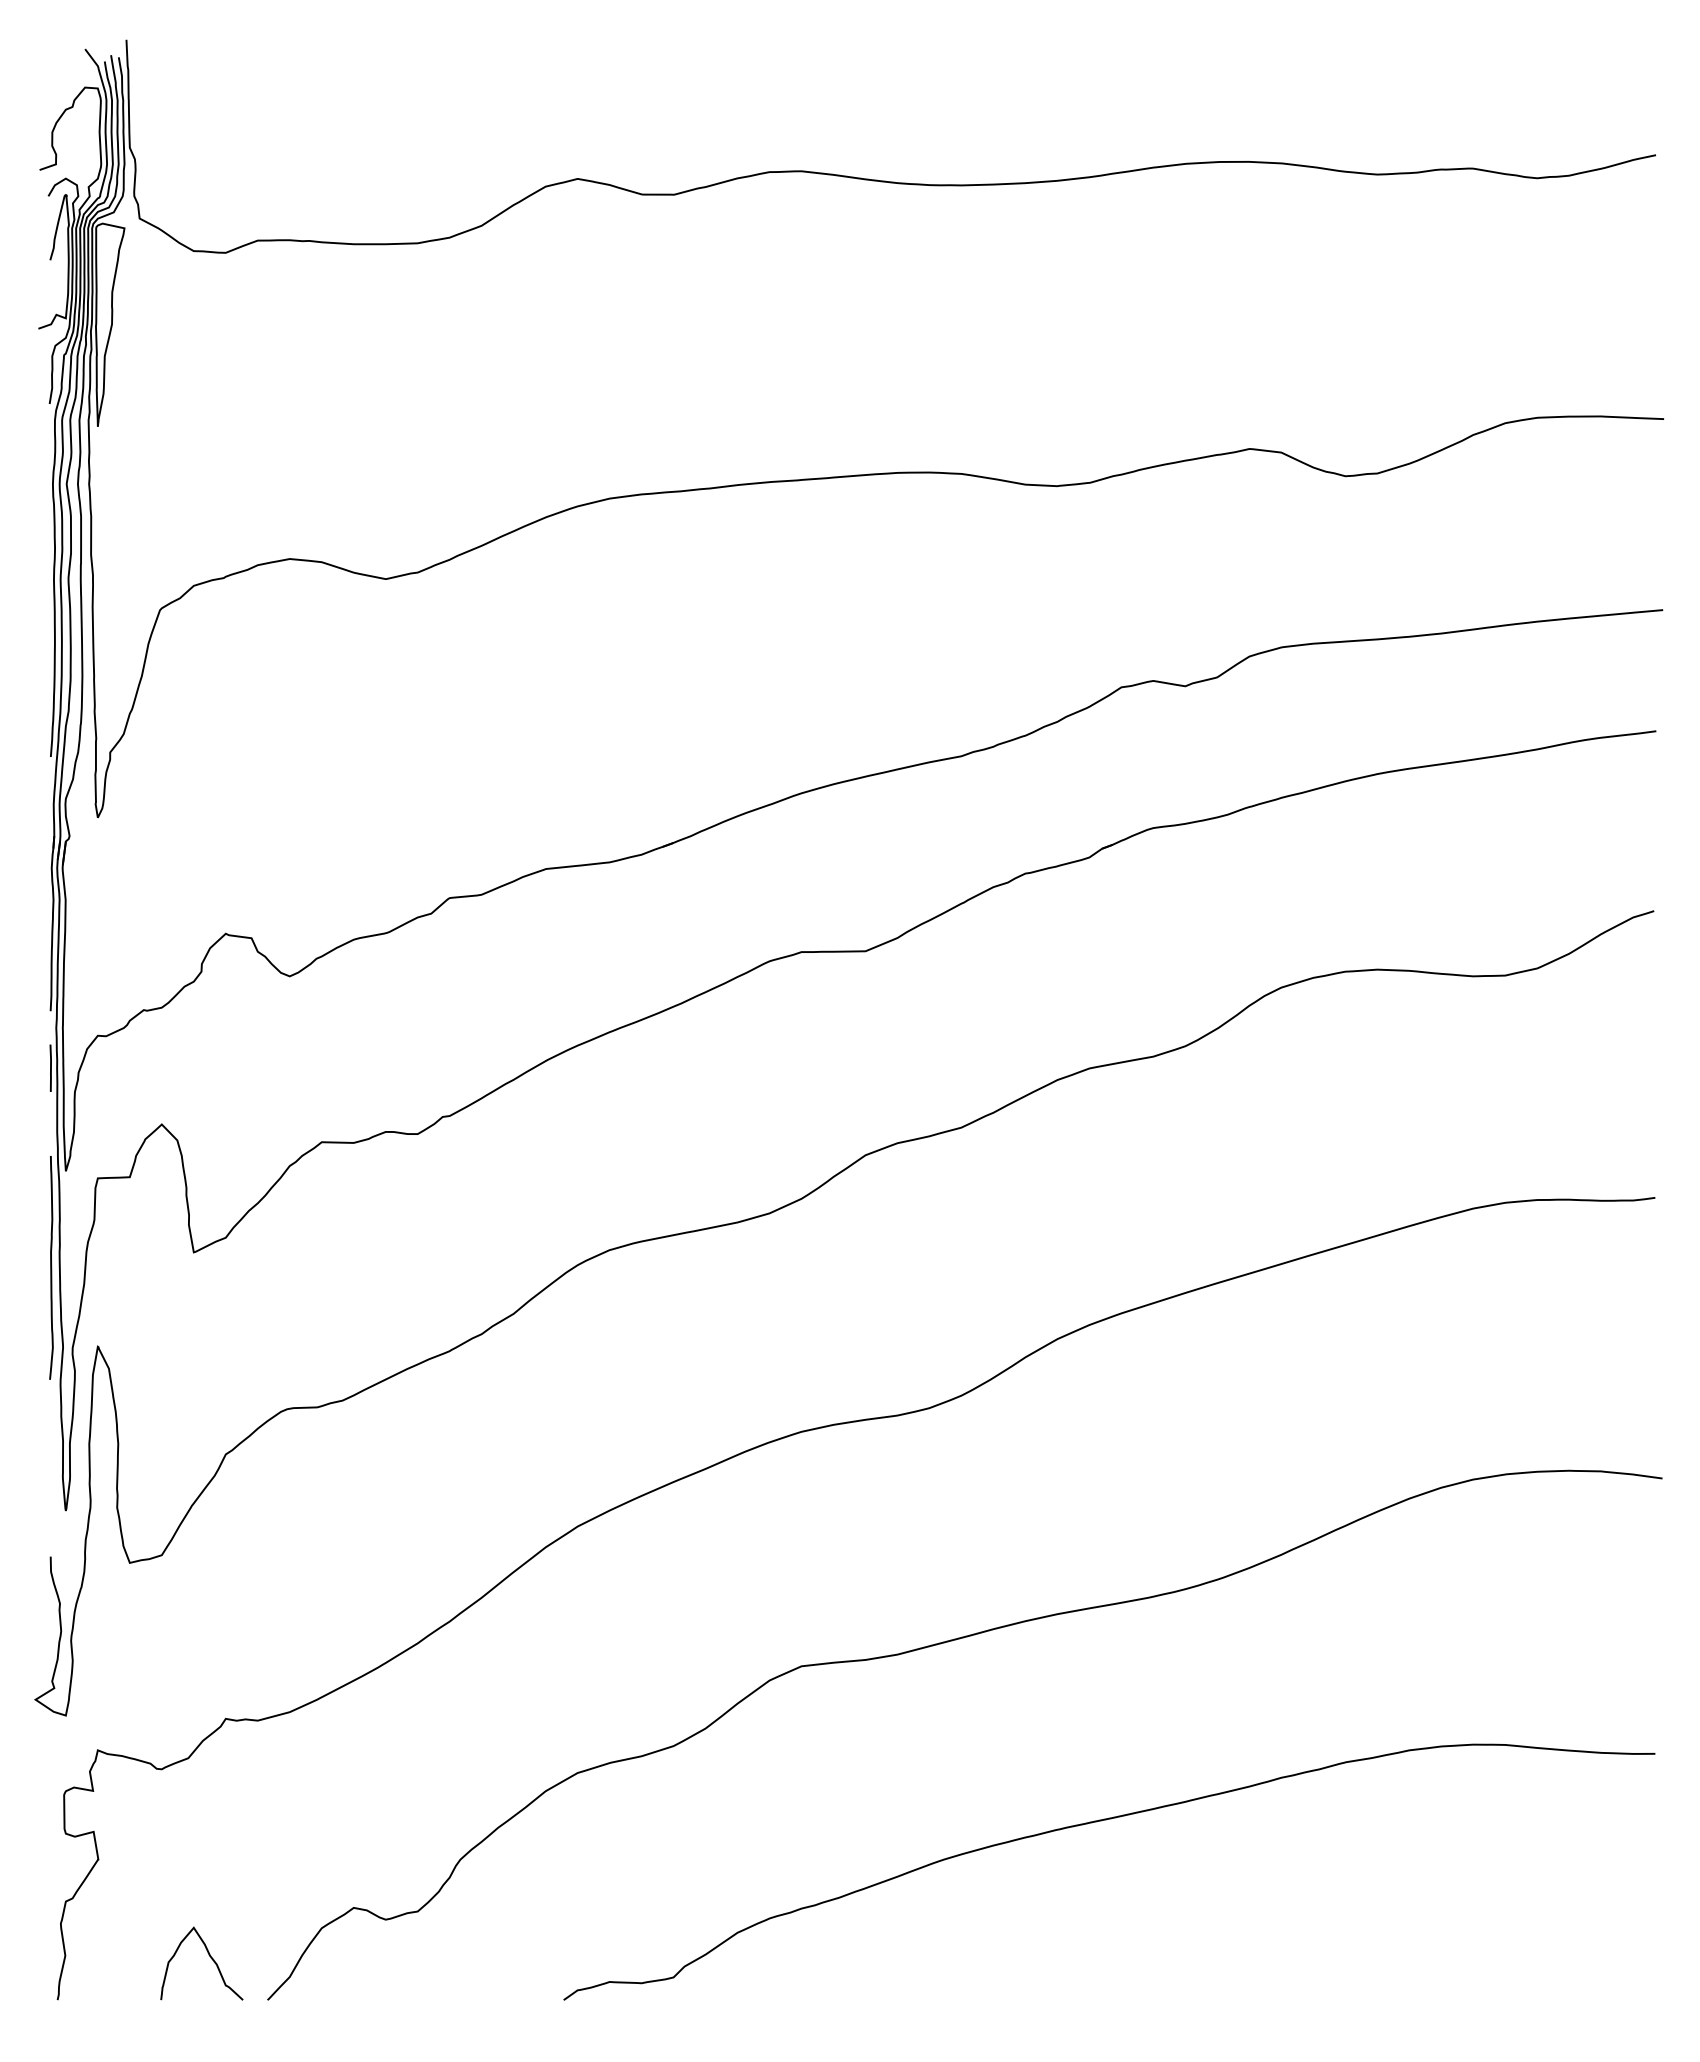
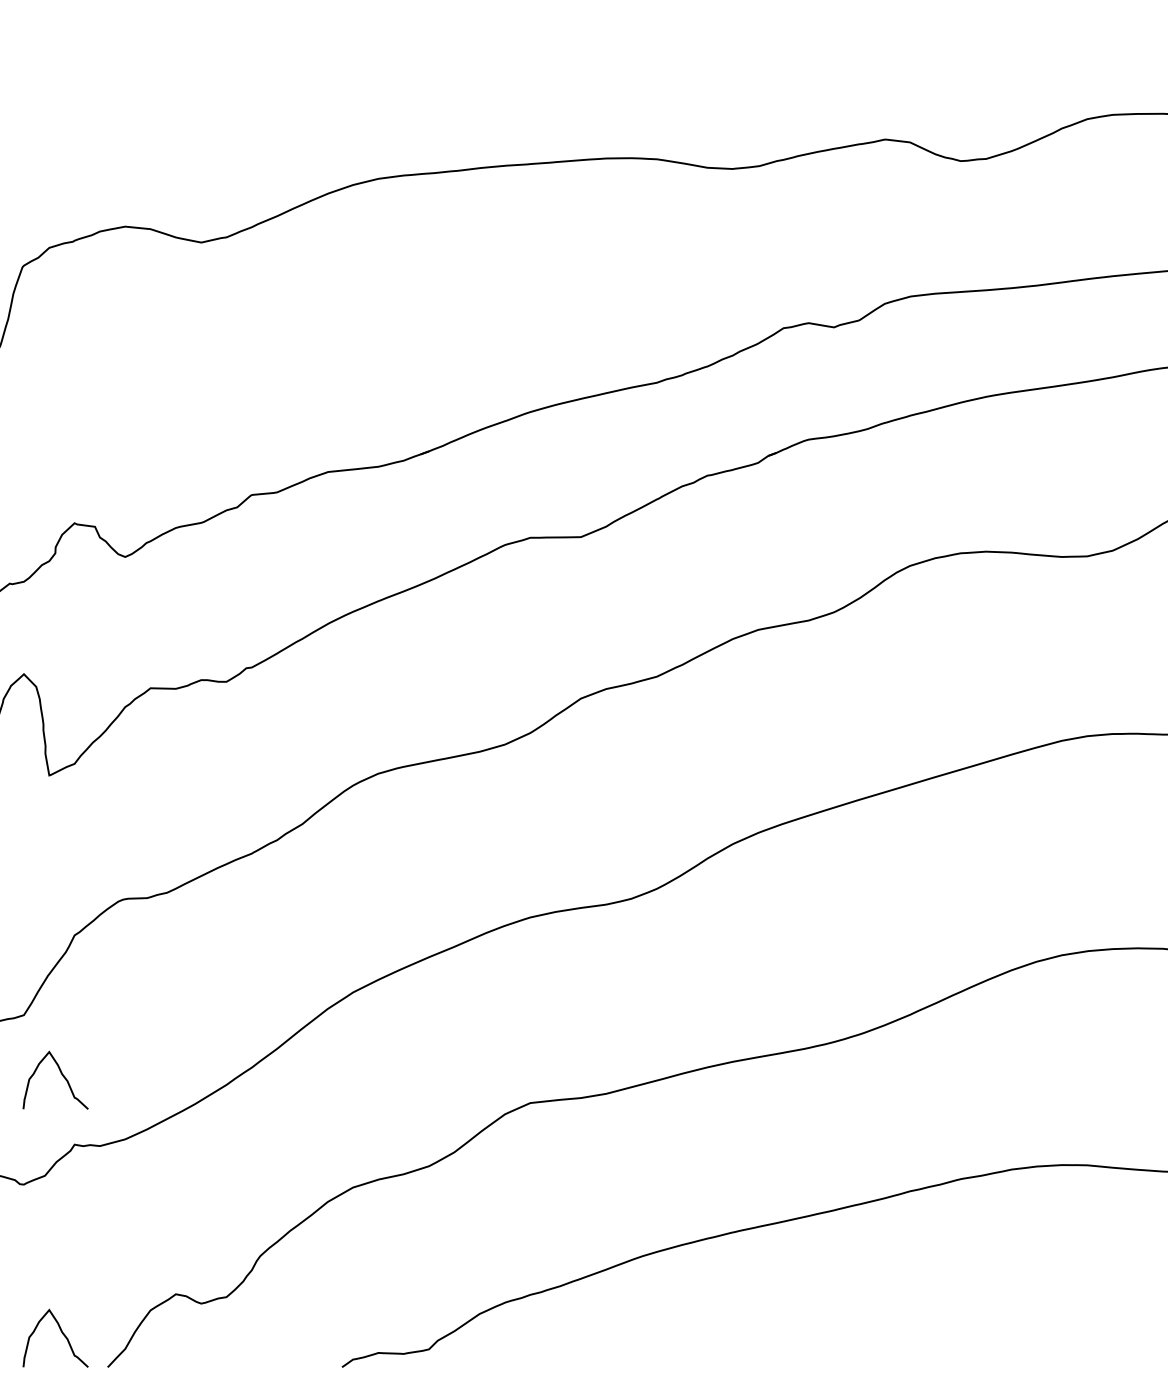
curve: (210, 1632) -> (62, 1076), added

